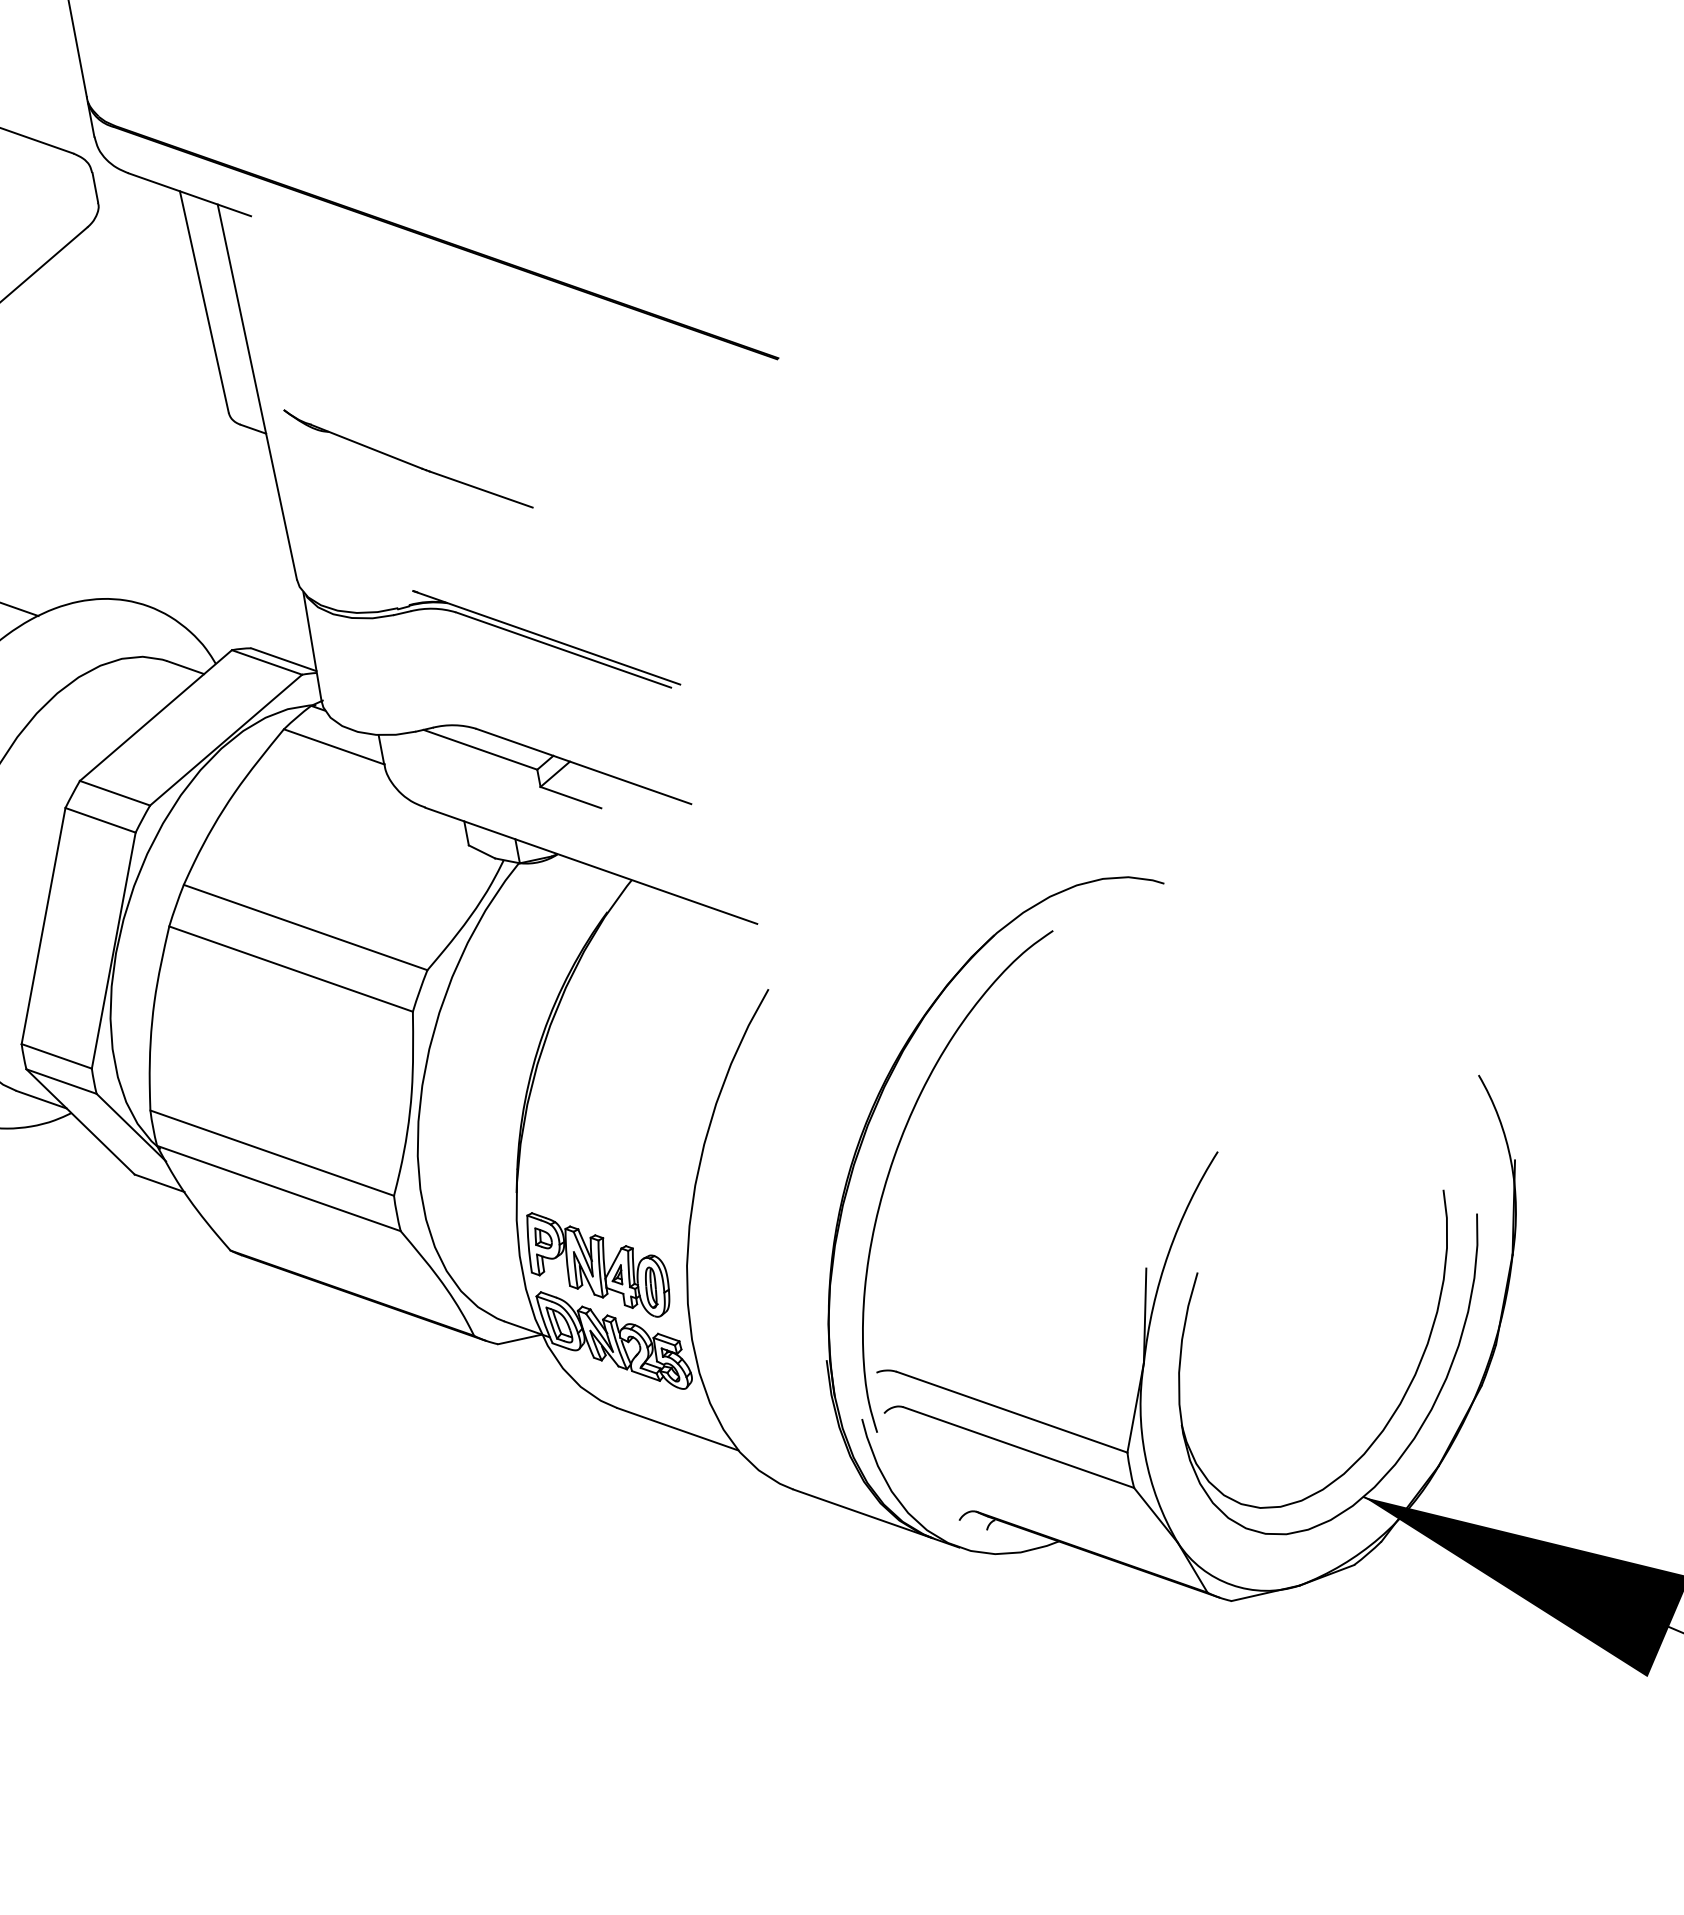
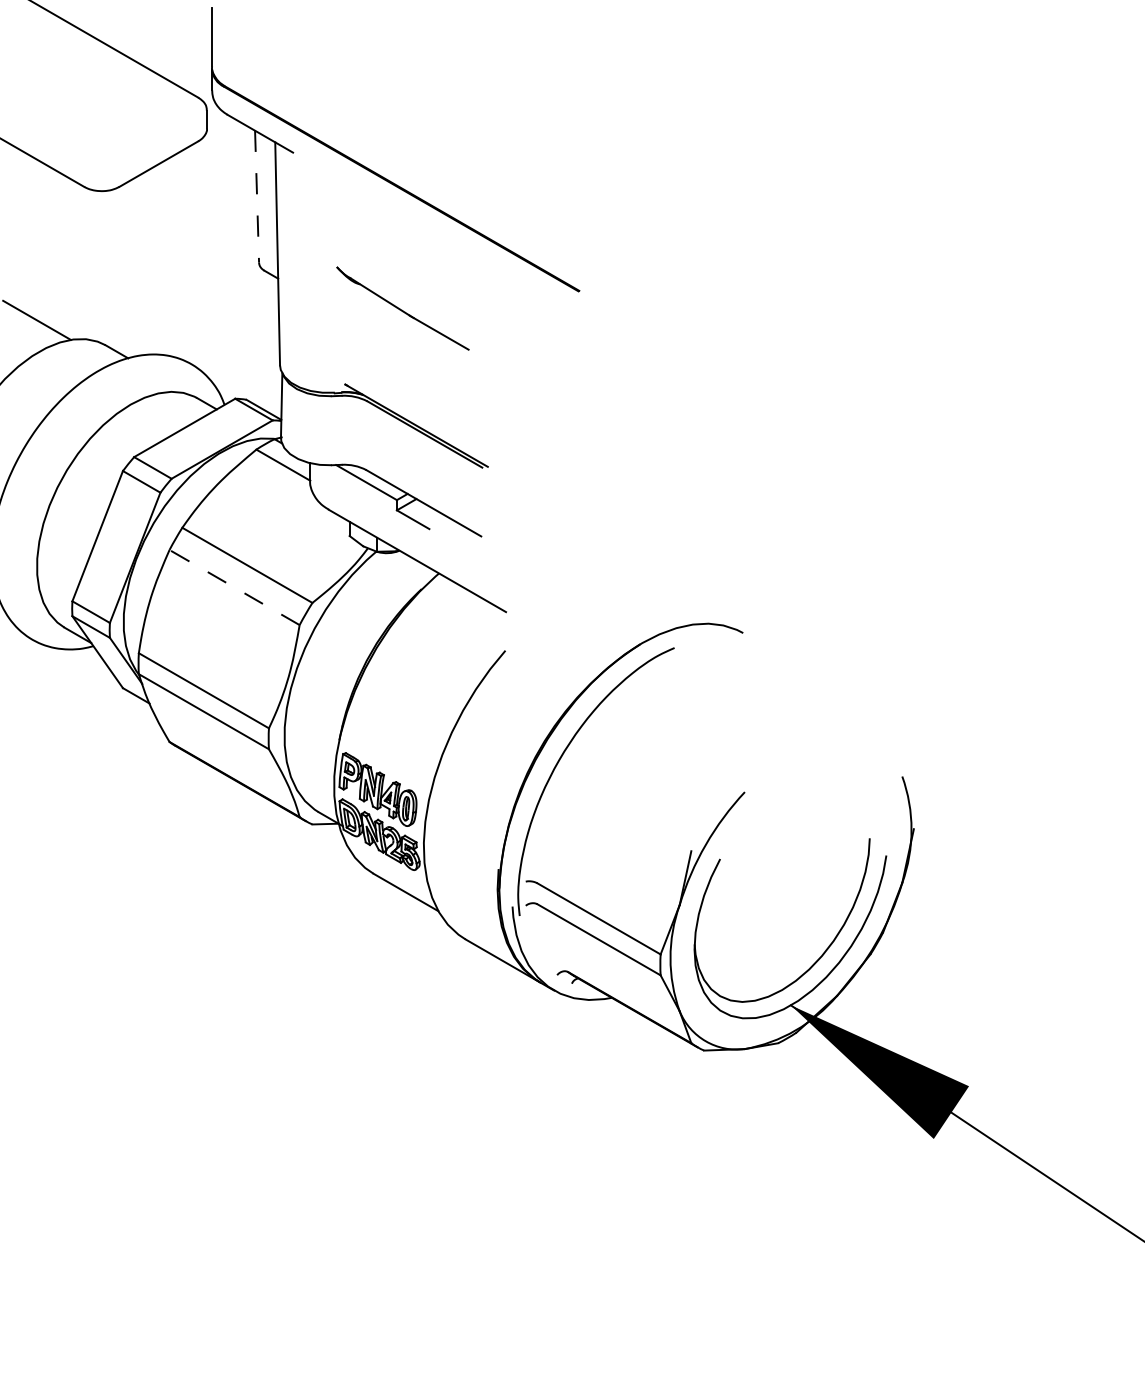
line: (205, 301) -> (257, 196), solid -> dashed
part: (407, 459) -> (402, 308), moved
line: (290, 969) -> (234, 587), solid -> dashed

